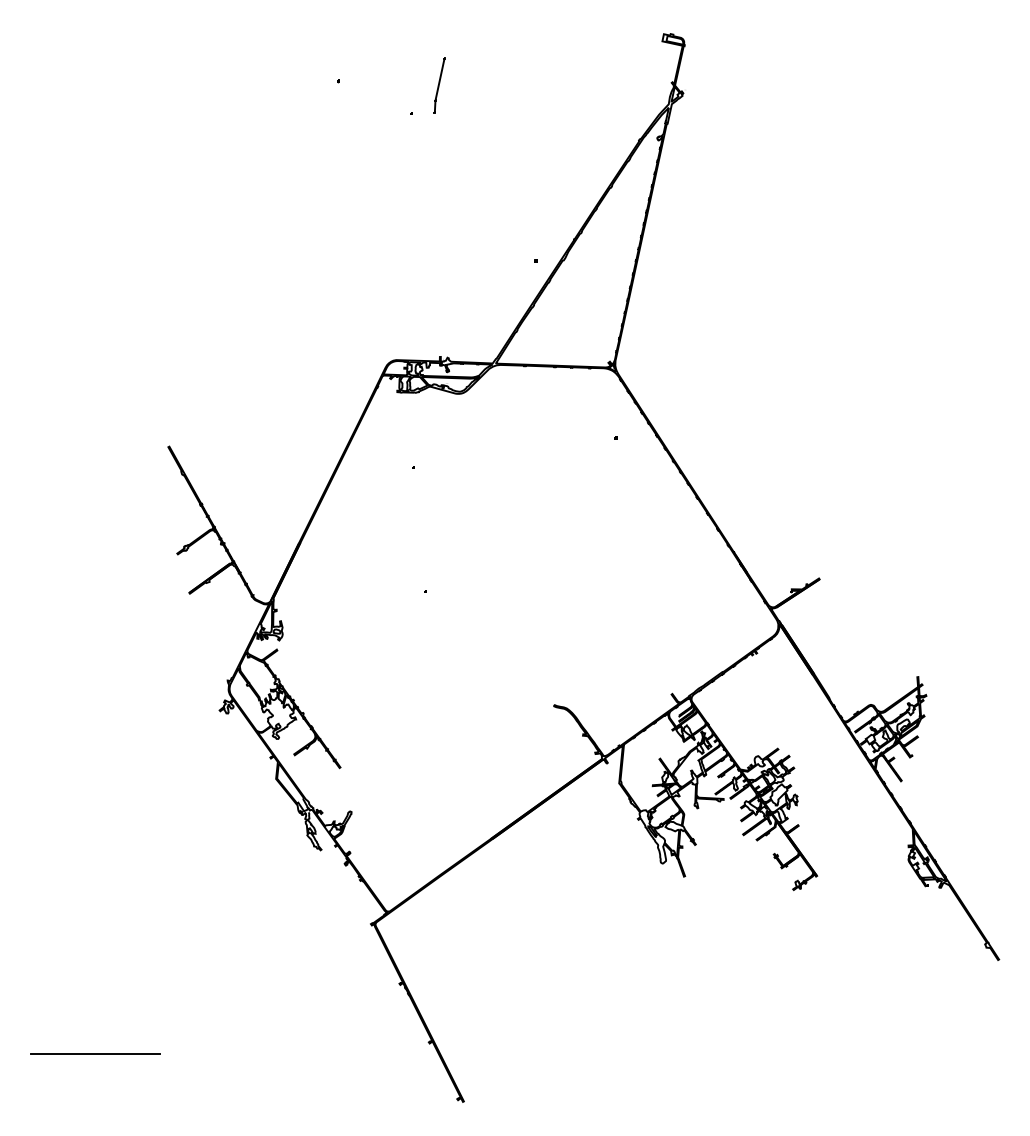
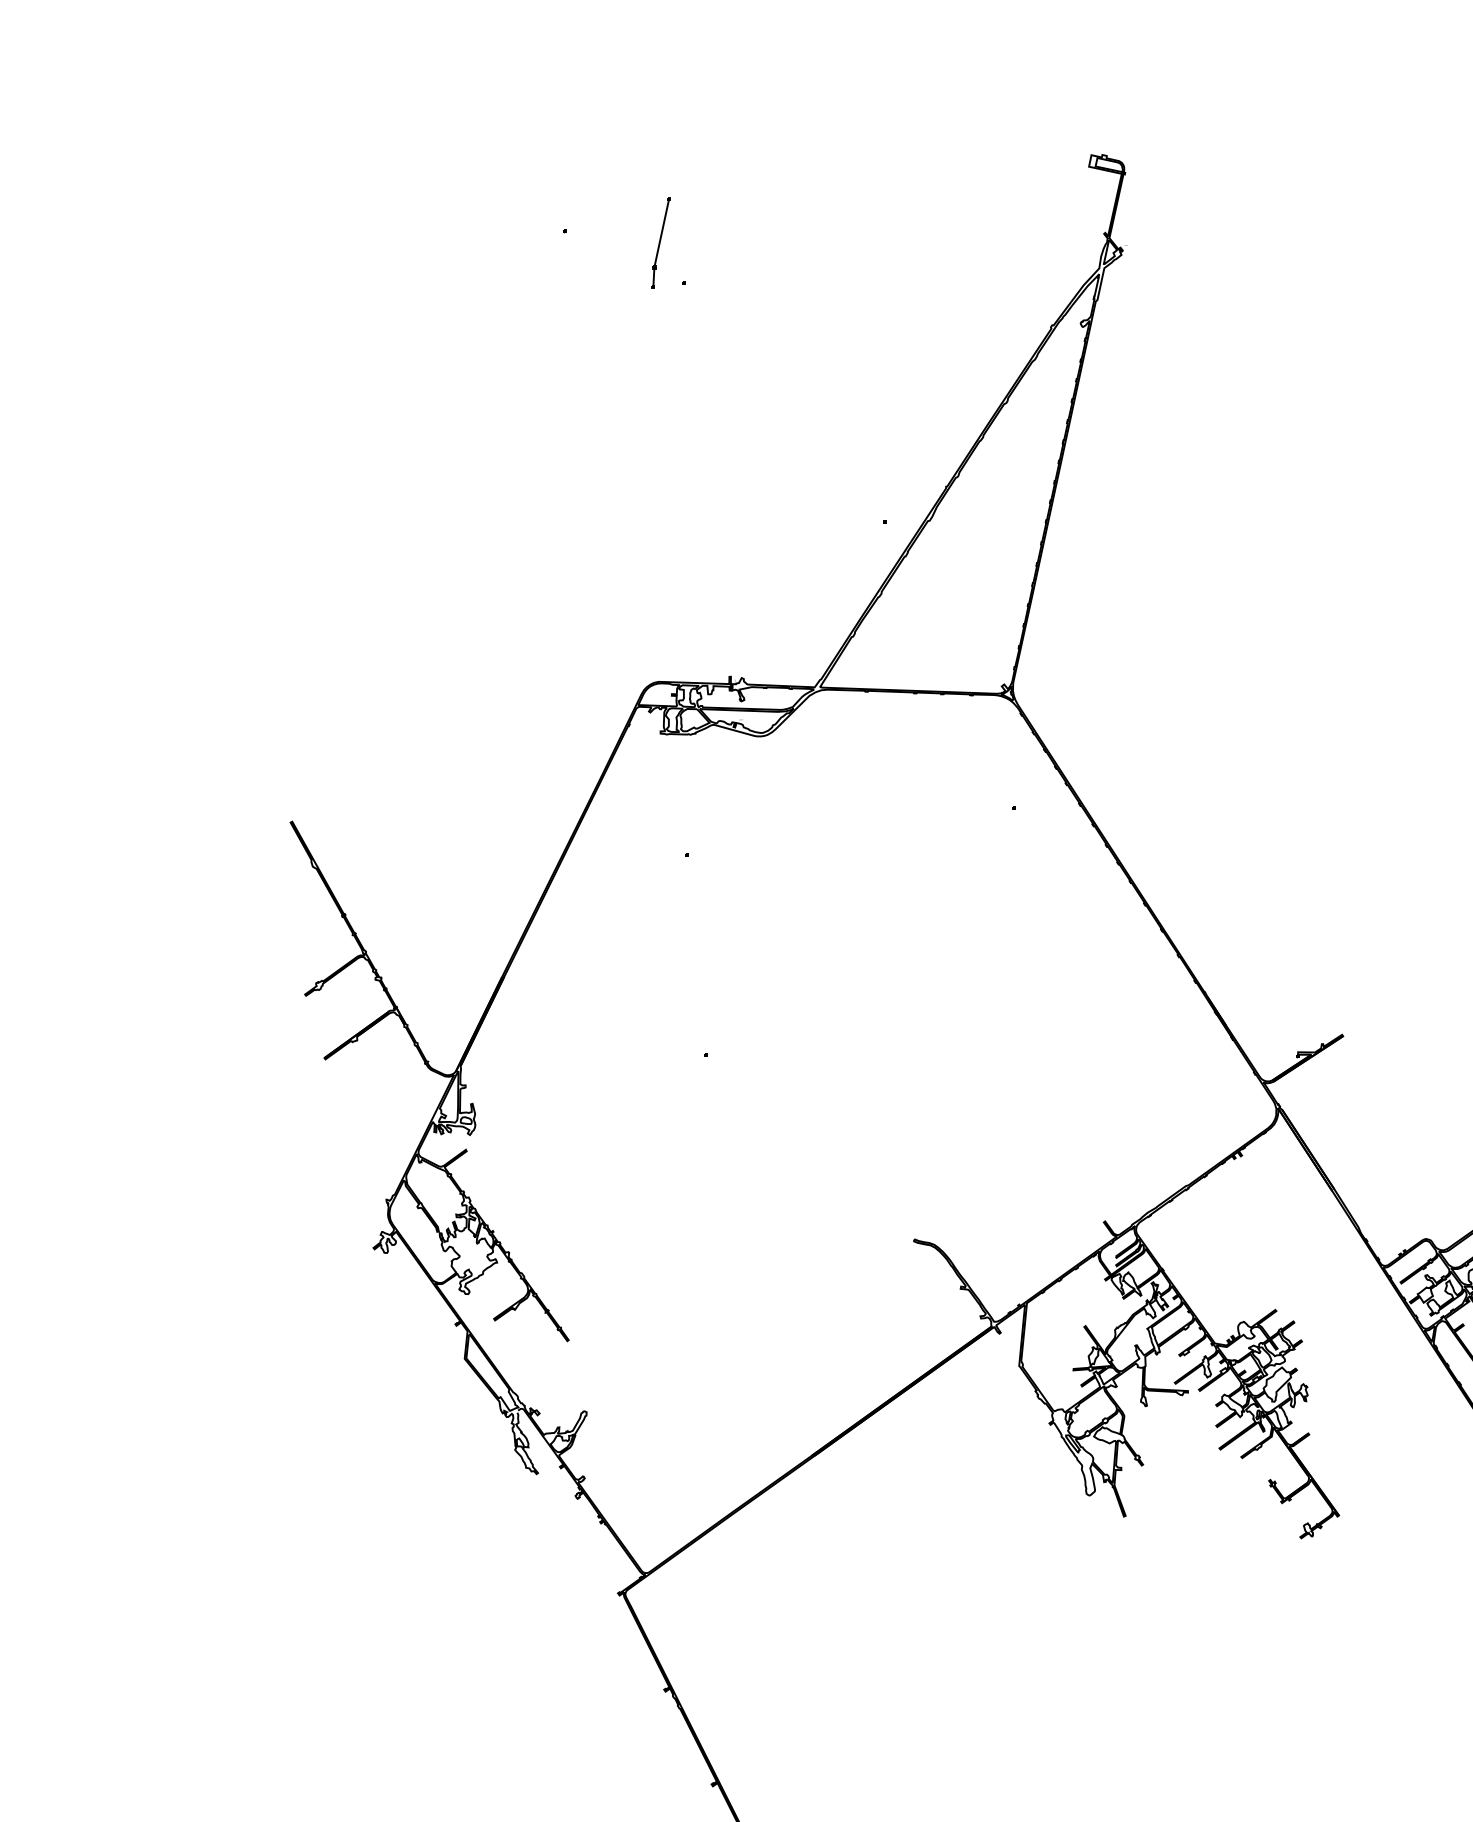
part: (439, 85) -> (660, 242), moved
line: (95, 1054) -> (172, 1804), removed

